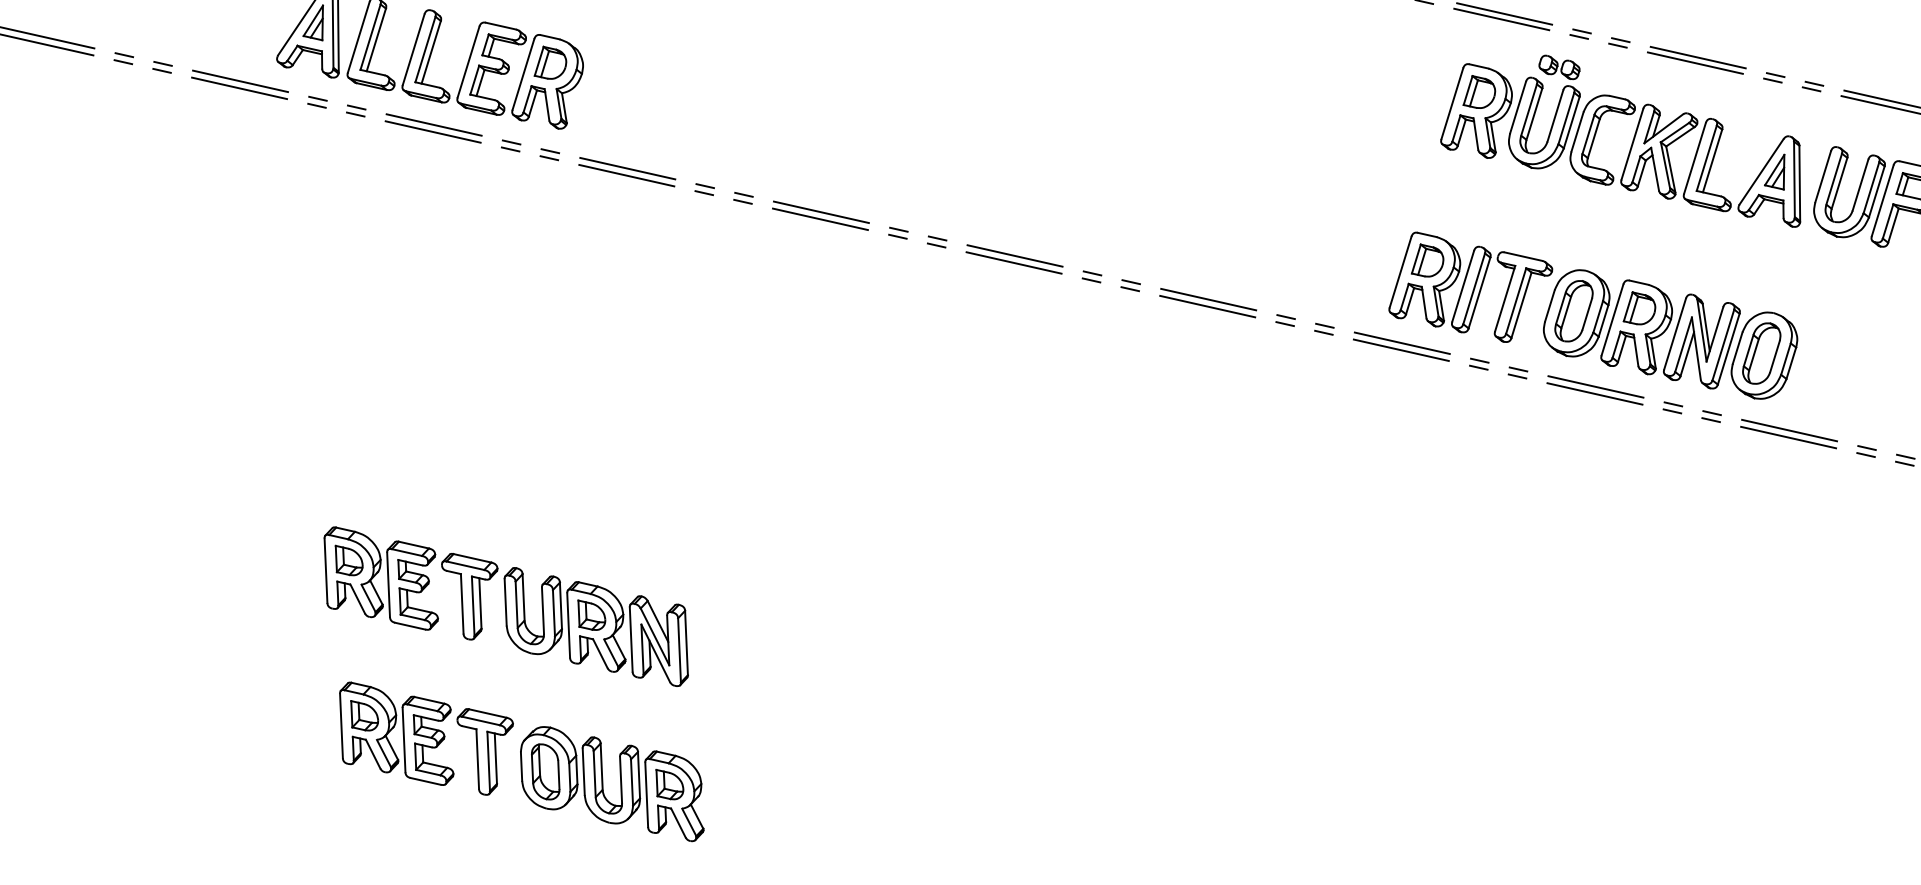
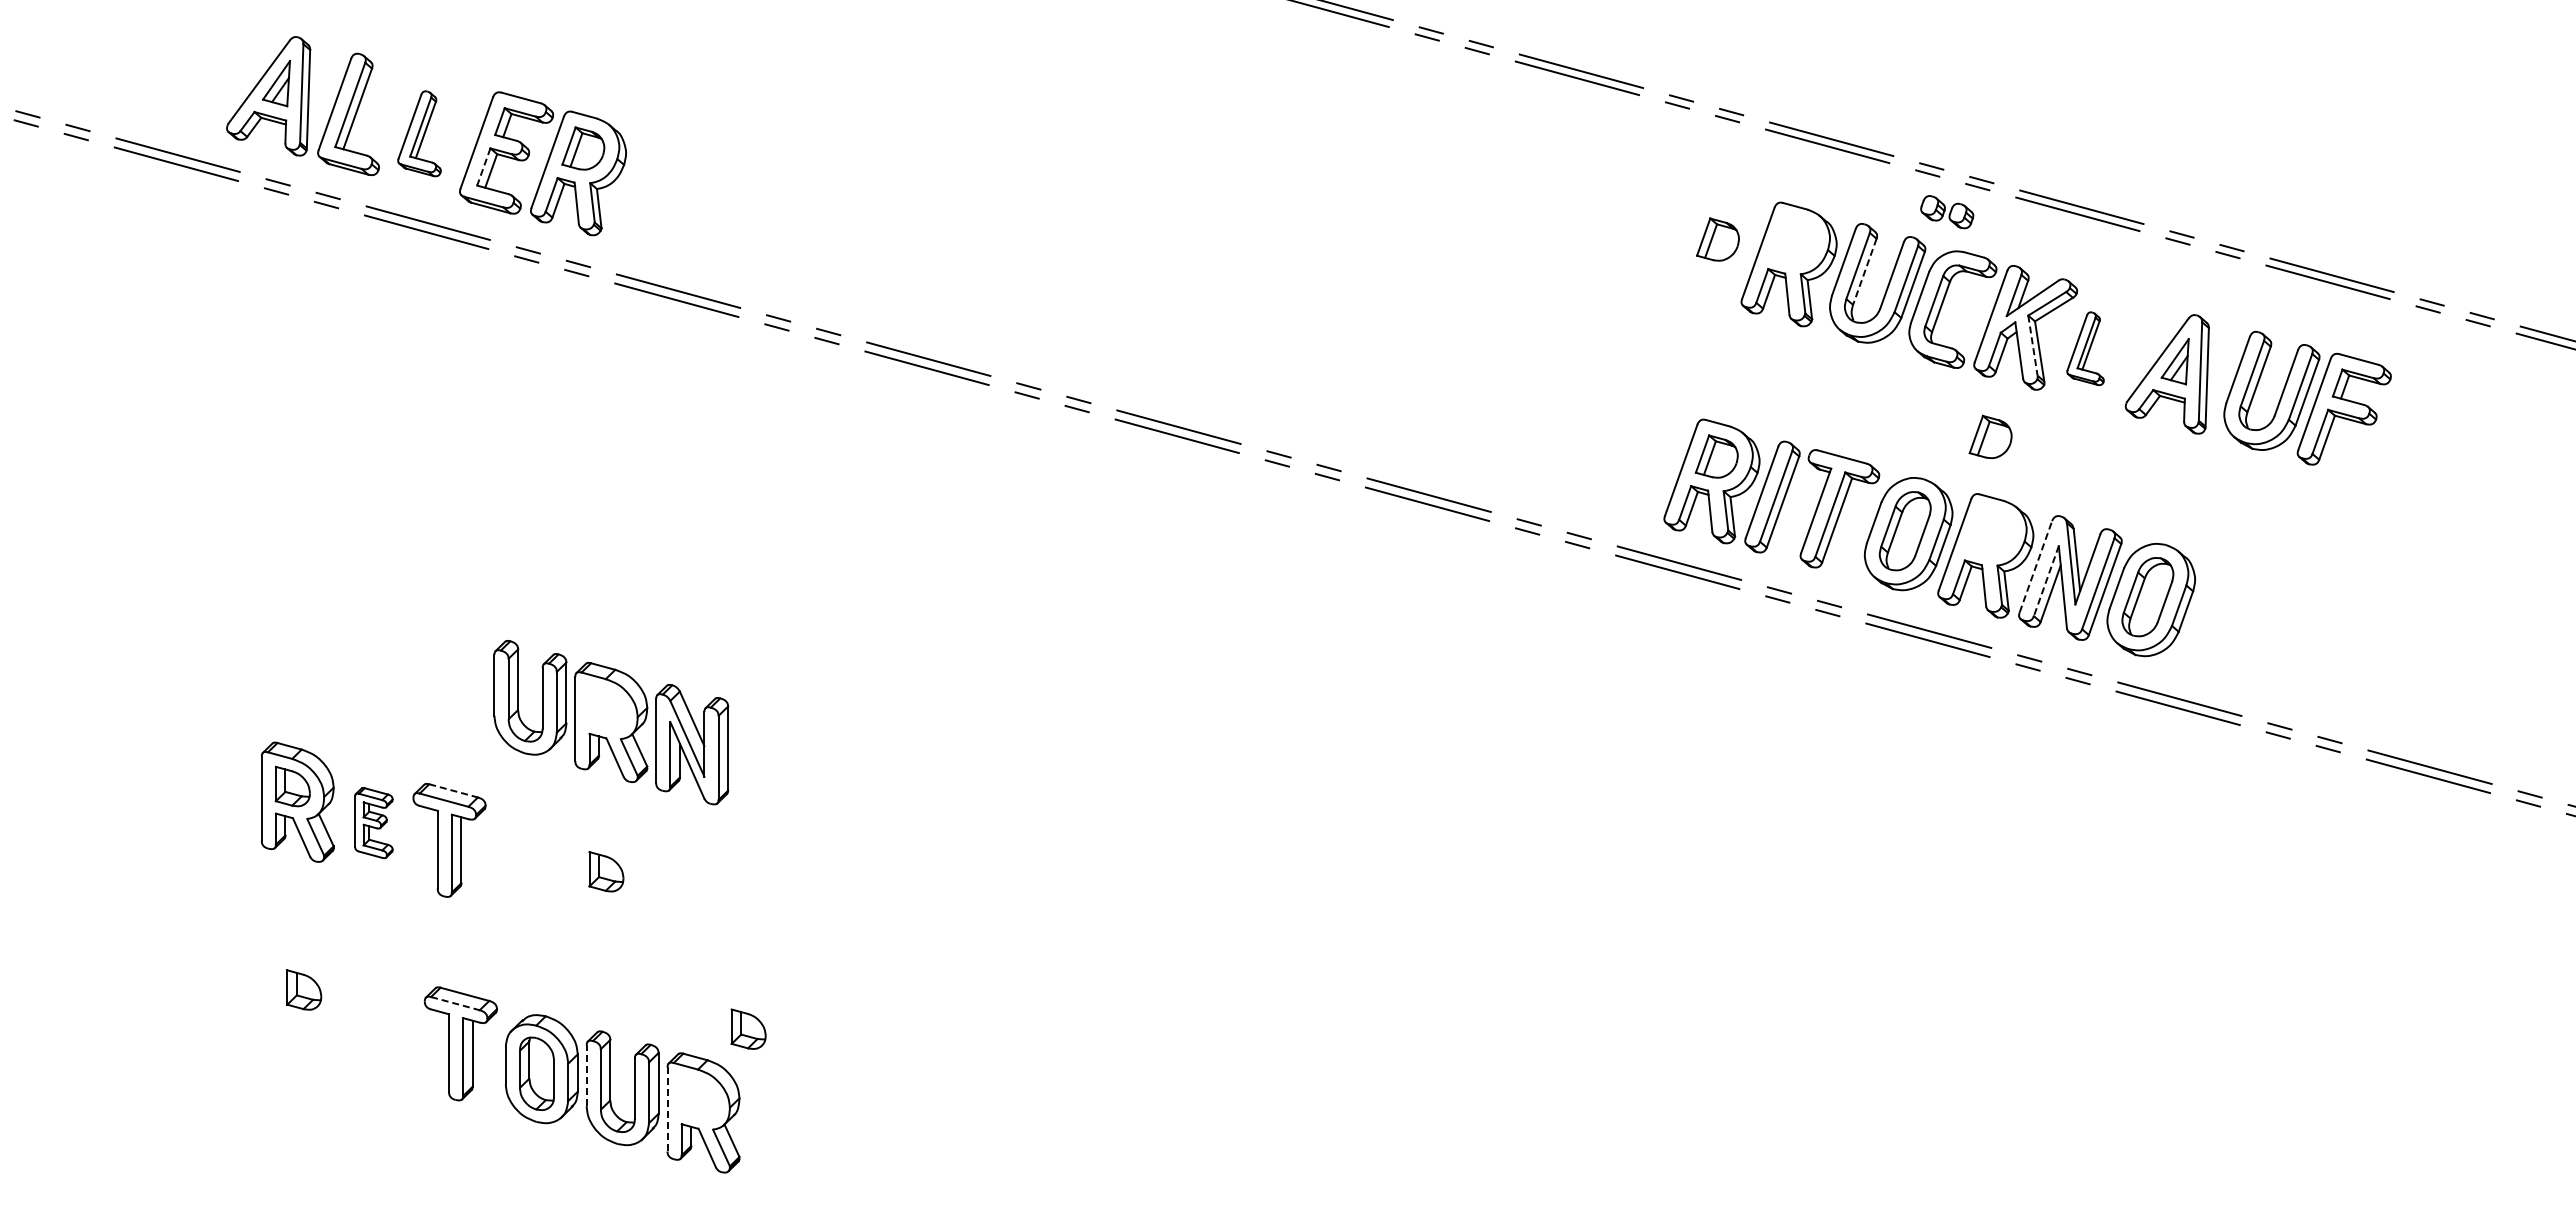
part: (424, 56) -> (419, 133), size x0.7
part: (1559, 67) -> (1947, 212), moved
line: (474, 80) -> (483, 167), solid -> dashed
part: (1478, 91) -> (1717, 239), moved
line: (1534, 114) -> (1864, 272), solid -> dashed
line: (1665, 165) -> (2033, 346), solid -> dashed
part: (1705, 165) -> (2085, 348), size x0.6
part: (1639, 307) -> (1990, 436), moved
line: (1675, 333) -> (2036, 566), solid -> dashed
line: (1683, 344) -> (2046, 581), solid -> dashed
line: (473, 558) -> (454, 791), solid -> dashed
part: (412, 585) -> (373, 822), size x0.6
part: (596, 626) -> (611, 722), moved
line: (481, 720) -> (455, 1003), solid -> dashed
part: (392, 729) -> (339, 1009), removed
line: (583, 771) -> (586, 1075), solid -> dashed
part: (669, 783) -> (748, 1028), moved
line: (646, 794) -> (667, 1108), solid -> dashed

